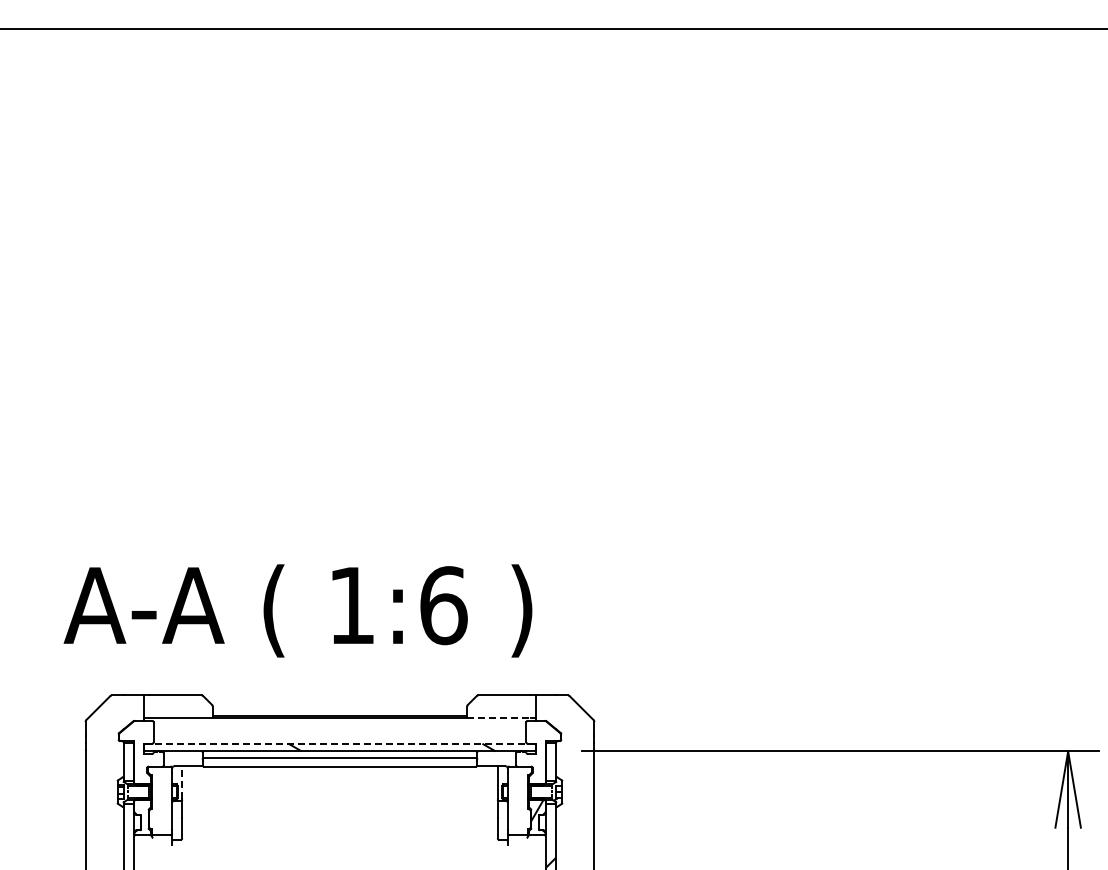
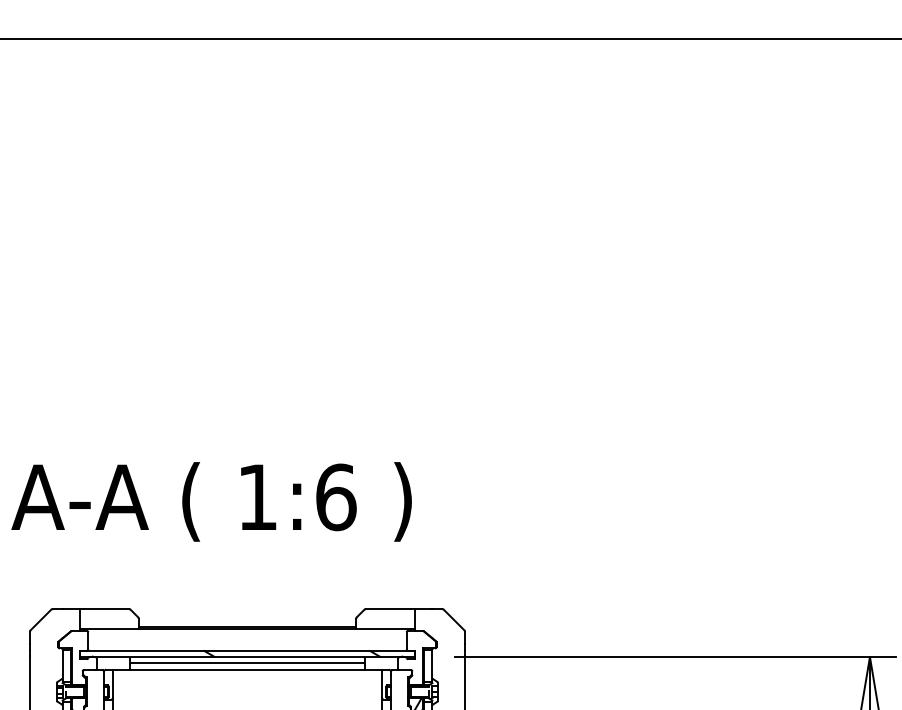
text: (297, 610) -> (211, 501), moved
line: (499, 718) -> (383, 628), dashed -> solid
line: (339, 743) -> (247, 650), dashed -> solid
line: (182, 782) -> (112, 683), dashed -> solid

